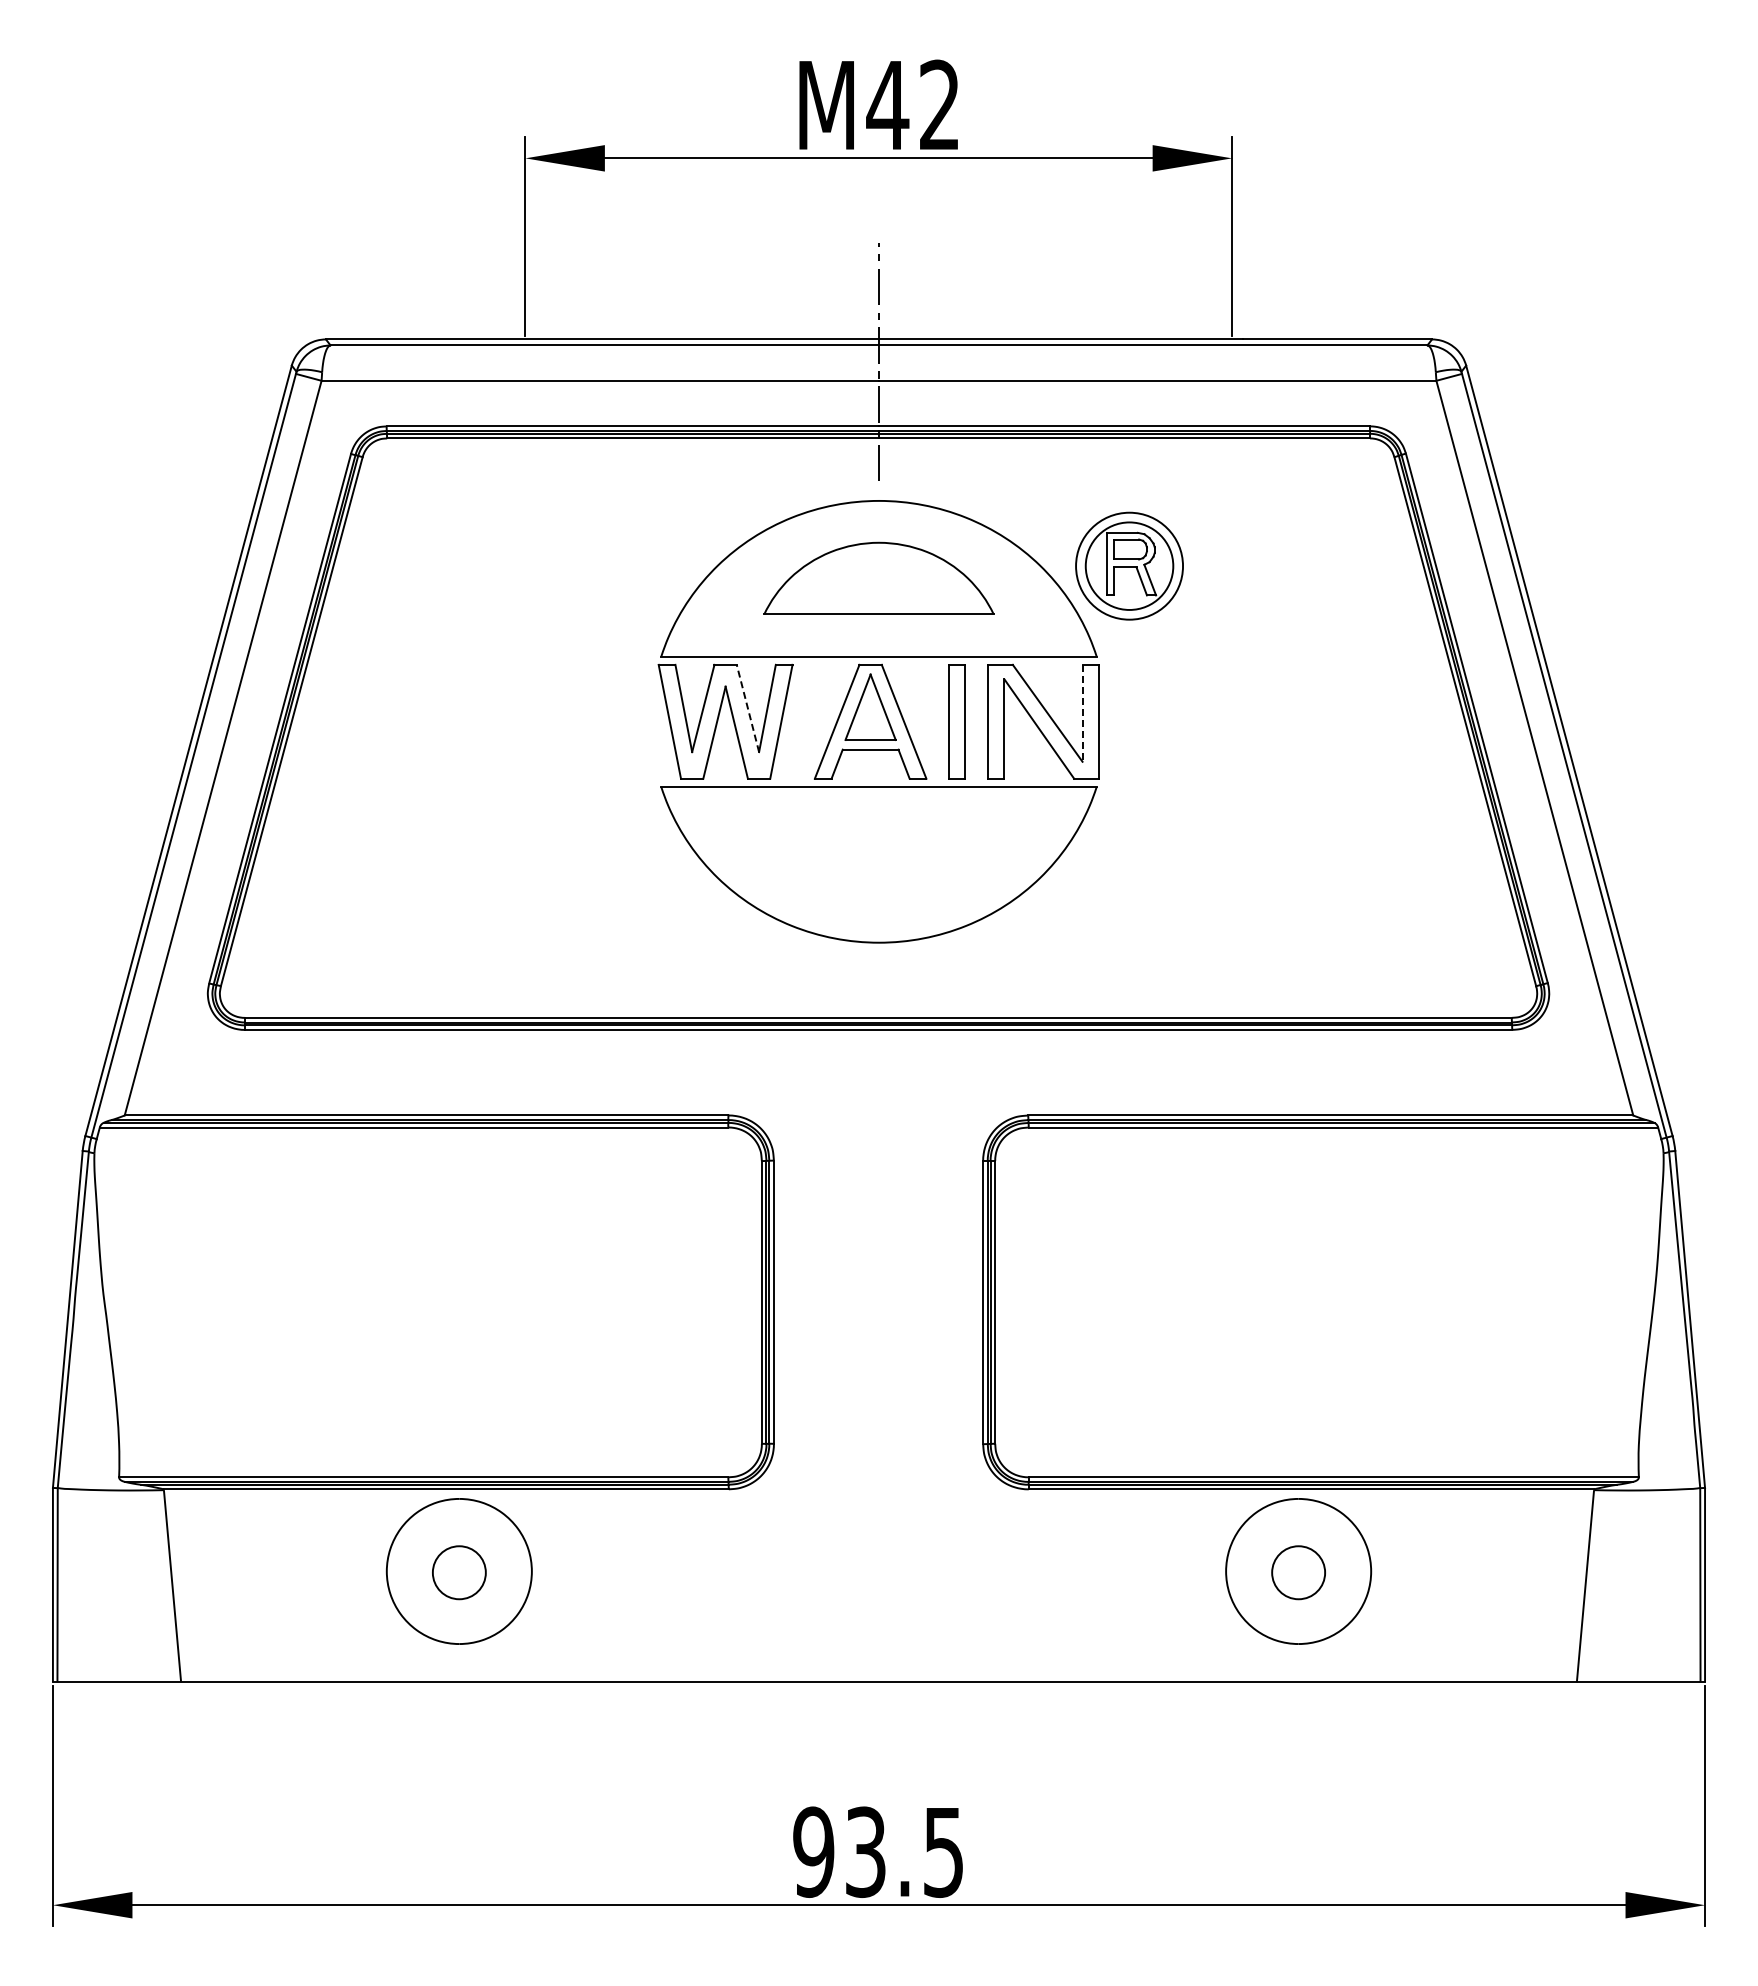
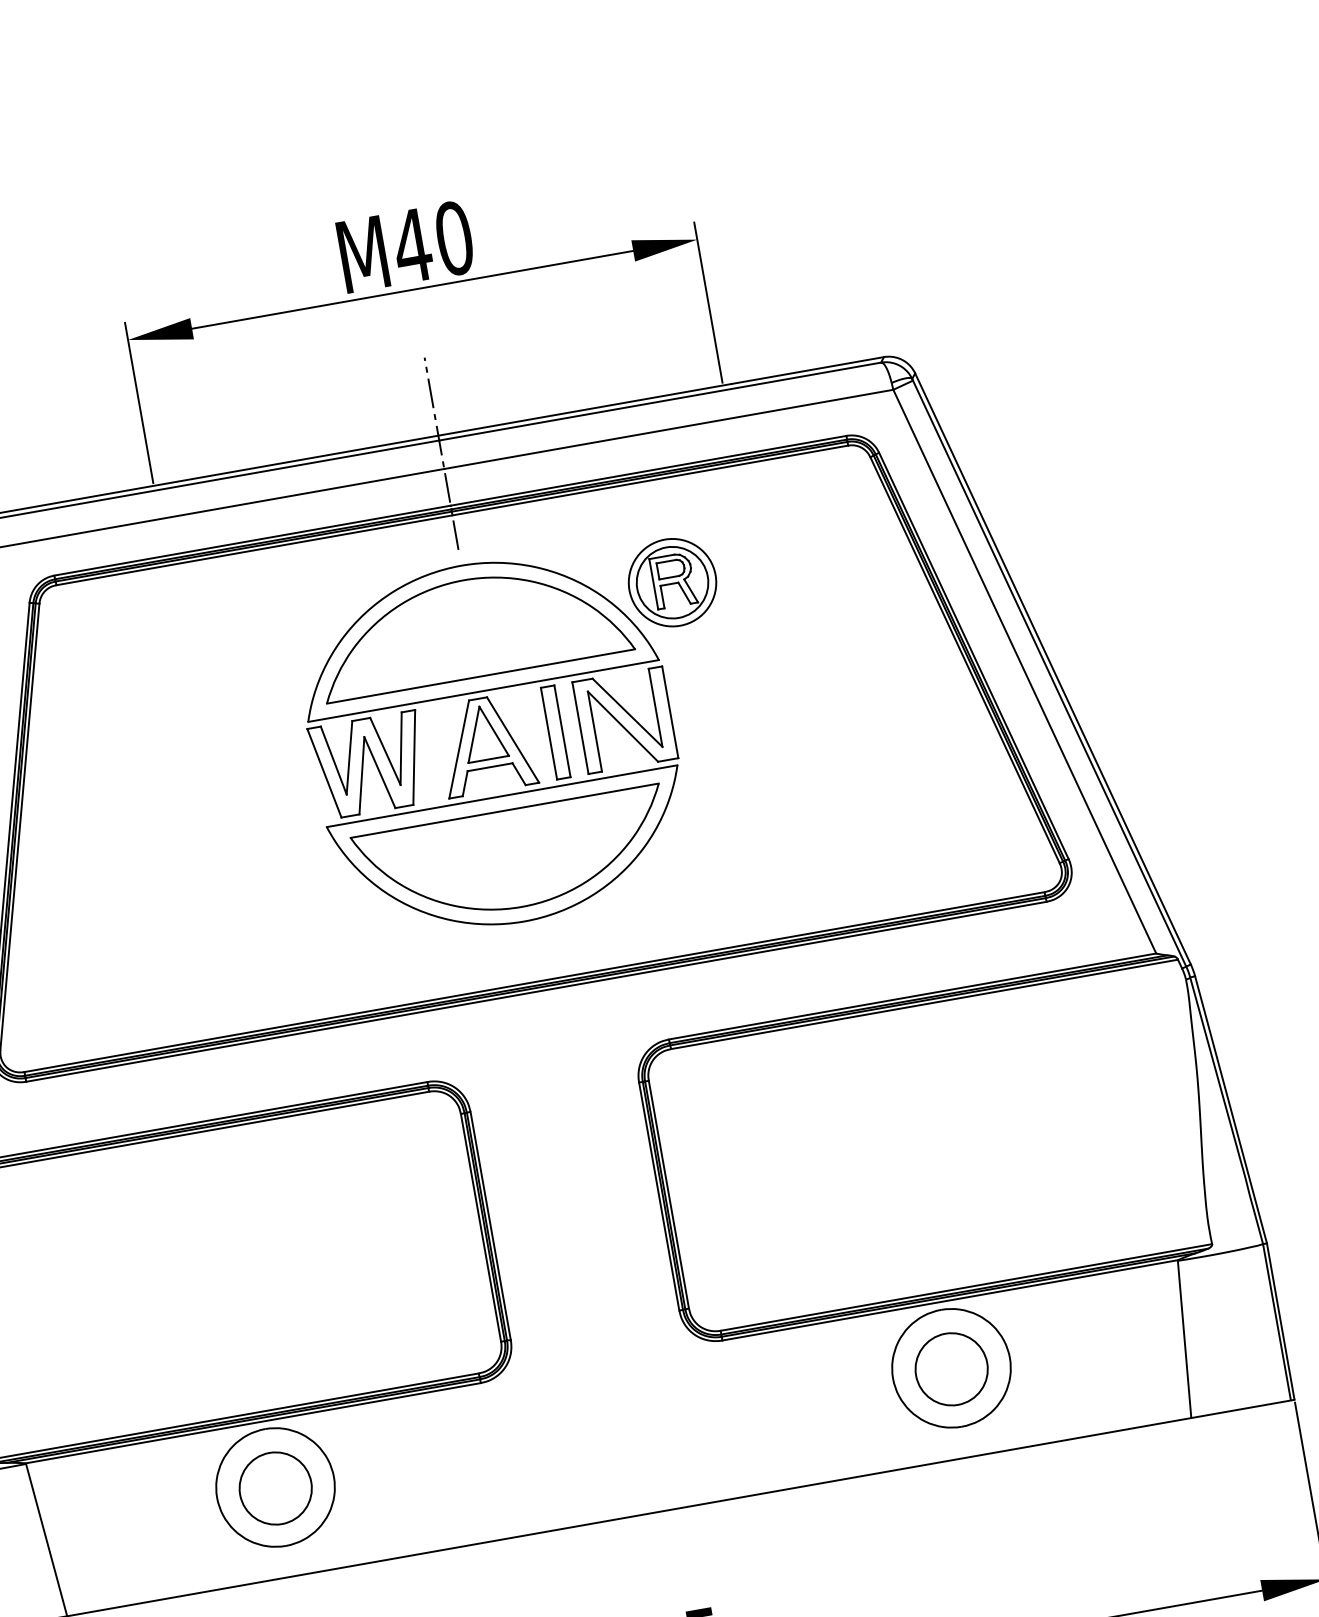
text: (939, 105) -> (454, 238), M42 -> M40
part: (878, 578) -> (472, 628), size x1.67
line: (747, 708) -> (385, 751), dashed -> solid
line: (1082, 713) -> (655, 708), dashed -> solid
part: (878, 864) -> (512, 858), added
circle: (459, 1572) -> (275, 1488), size x1.67
circle: (1298, 1572) -> (951, 1369), size x1.67

